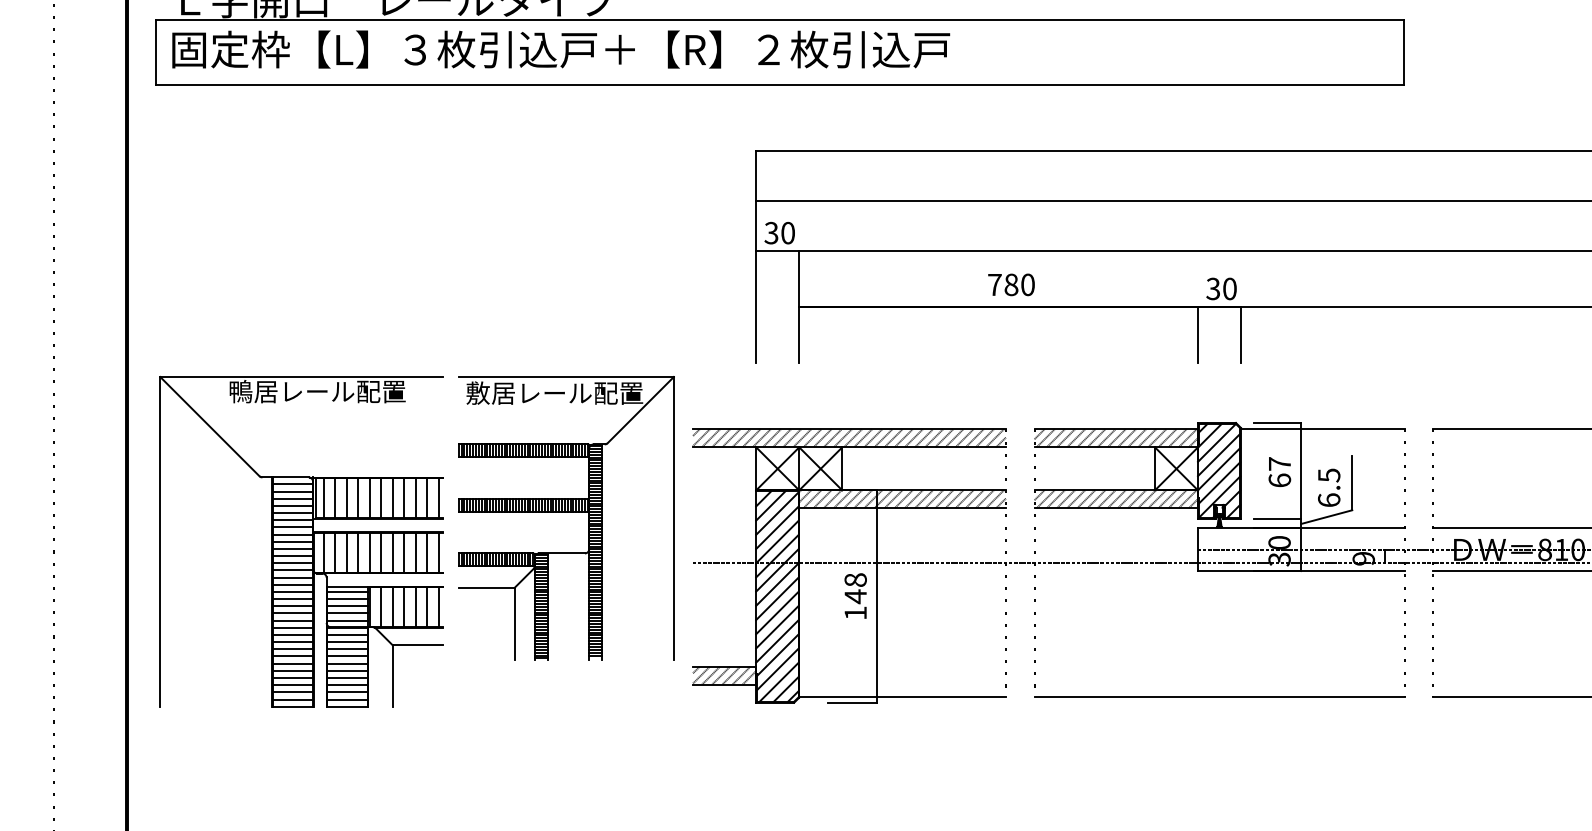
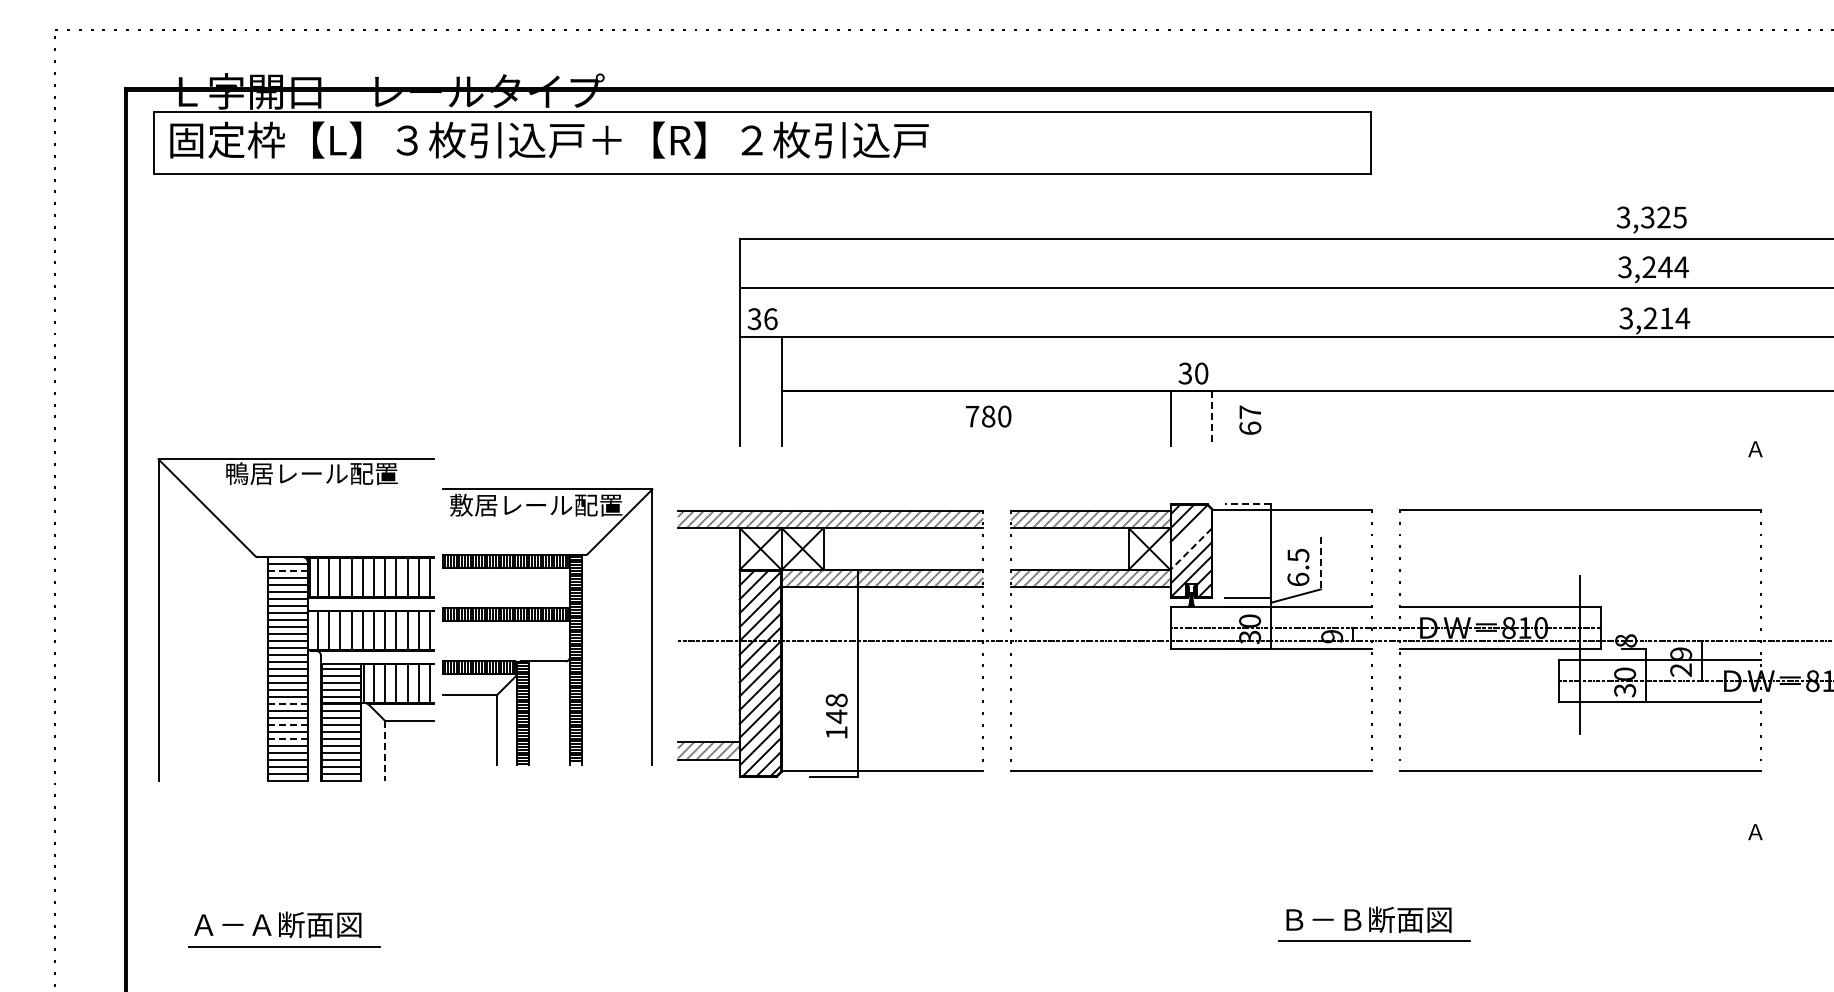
text: (787, 232) -> (770, 318), 30 -> 36
text: (1011, 284) -> (988, 416), moved
line: (1241, 335) -> (1212, 418), solid -> dashed
line: (1276, 423) -> (1247, 504), solid -> dashed
line: (1218, 455) -> (1190, 535), removed
line: (1219, 468) -> (1191, 548), solid -> dashed
text: (1280, 471) -> (1250, 419), moved
line: (1351, 483) -> (1320, 563), solid -> dashed
line: (292, 491) -> (287, 571), solid -> dashed
part: (566, 517) -> (547, 626), moved
text: (855, 595) -> (836, 715), moved
line: (292, 627) -> (287, 703), solid -> dashed
line: (292, 648) -> (287, 724), solid -> dashed
line: (292, 663) -> (287, 738), solid -> dashed
line: (392, 676) -> (385, 751), solid -> dashed

